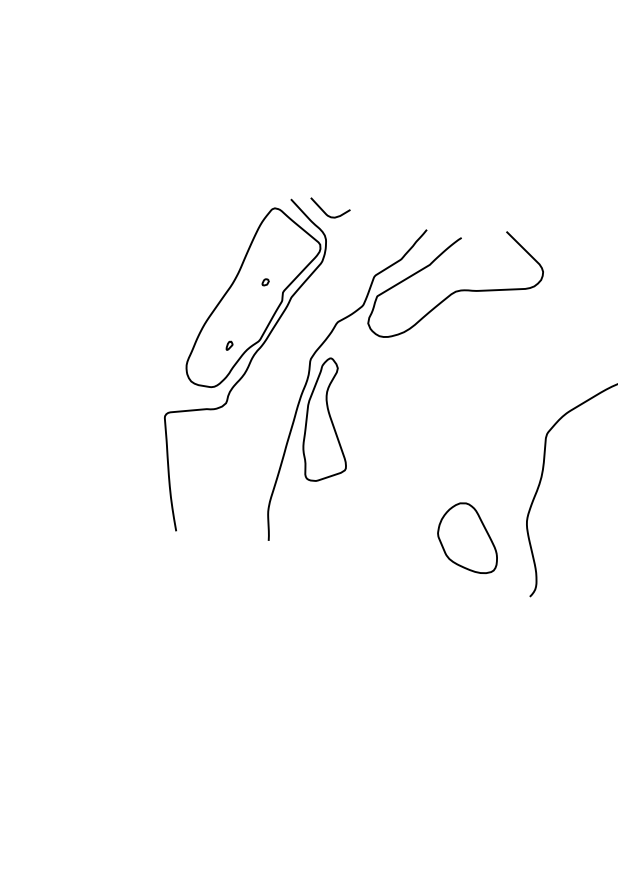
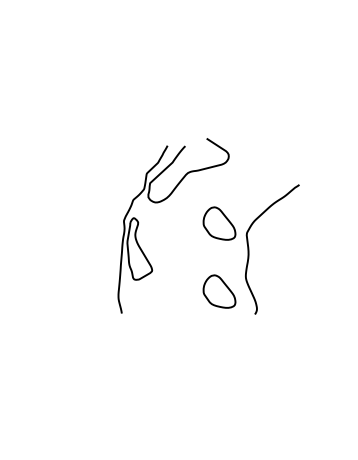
part: (245, 363) -> (92, 229), removed
part: (497, 403) -> (219, 223), added

